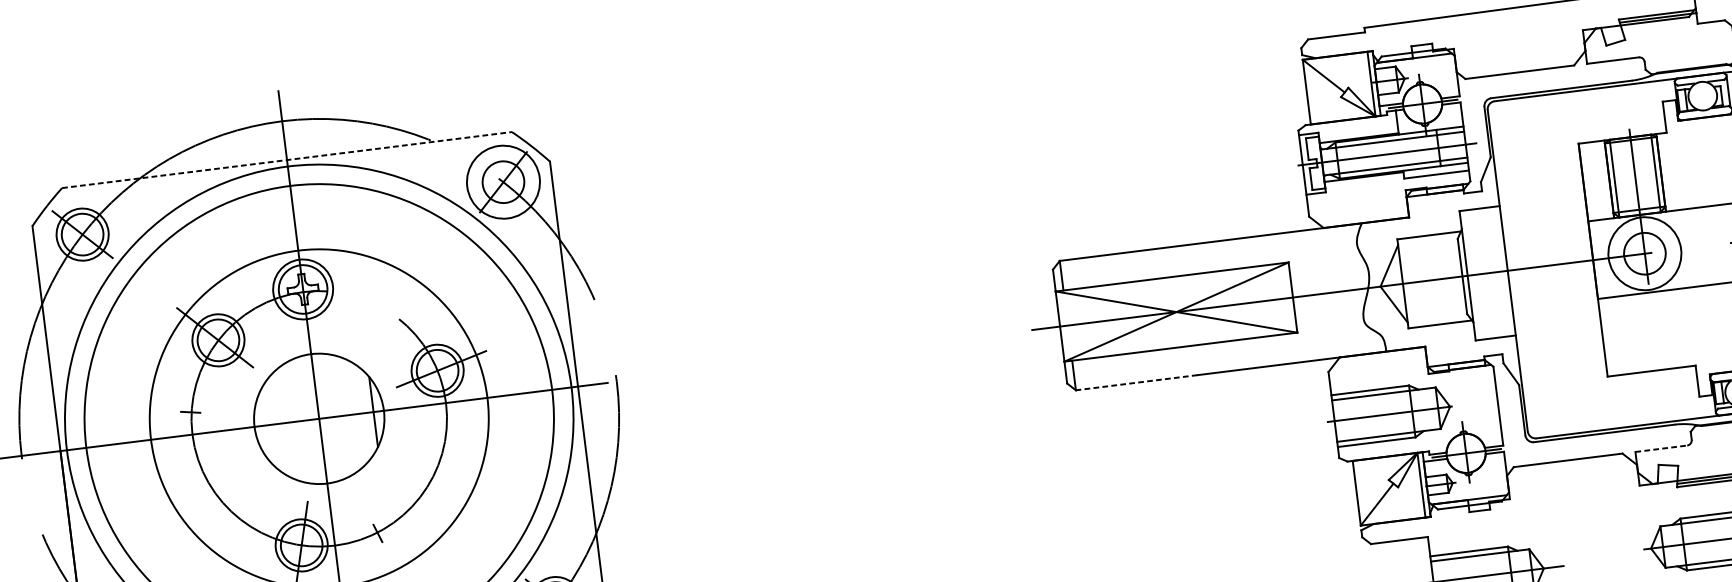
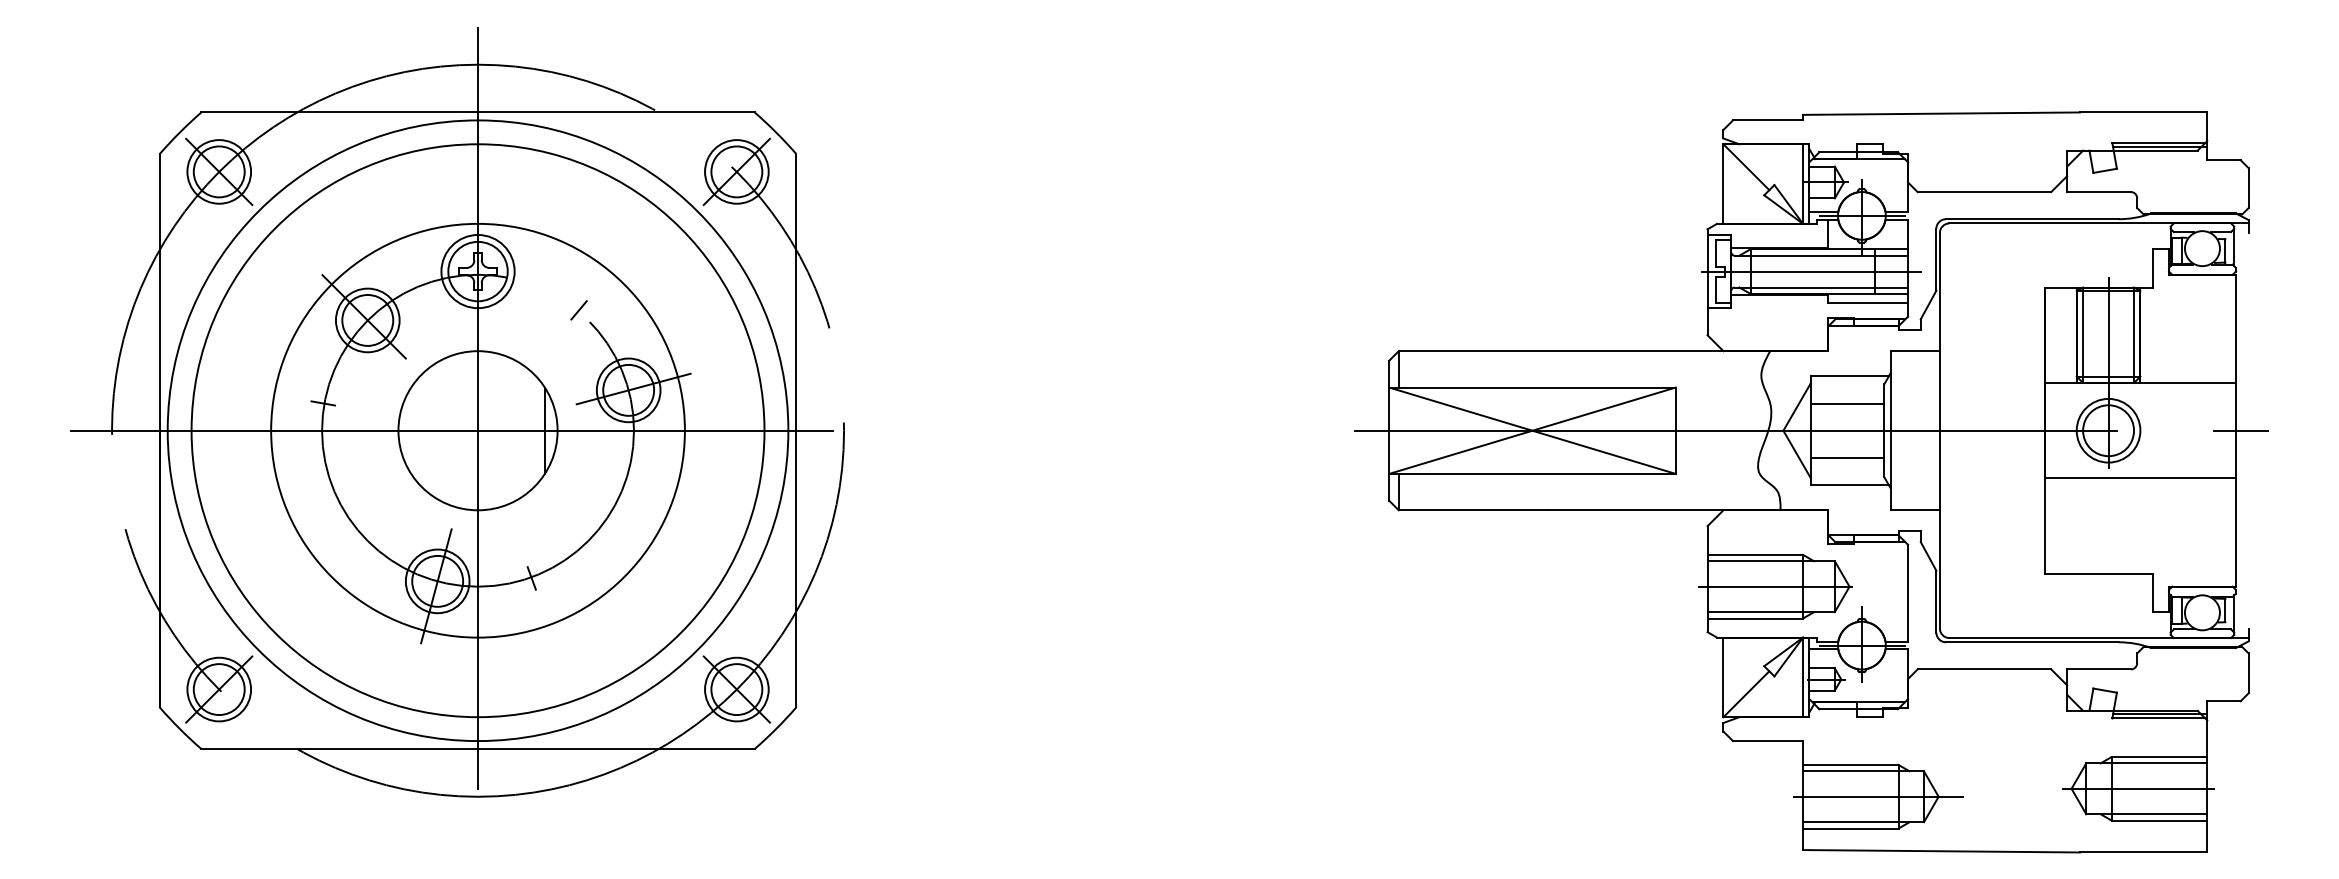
line: (287, 160) -> (478, 112), dashed -> solid
circle: (503, 181) -> (736, 171), size x0.71
circle: (1644, 253) -> (2108, 430), size x0.71
line: (1429, 258) -> (1847, 403), added
line: (1435, 301) -> (1847, 457), added
line: (388, 310) -> (578, 310), added
line: (1136, 382) -> (1473, 510), dashed -> solid
line: (1661, 448) -> (2099, 669), dashed -> solid

